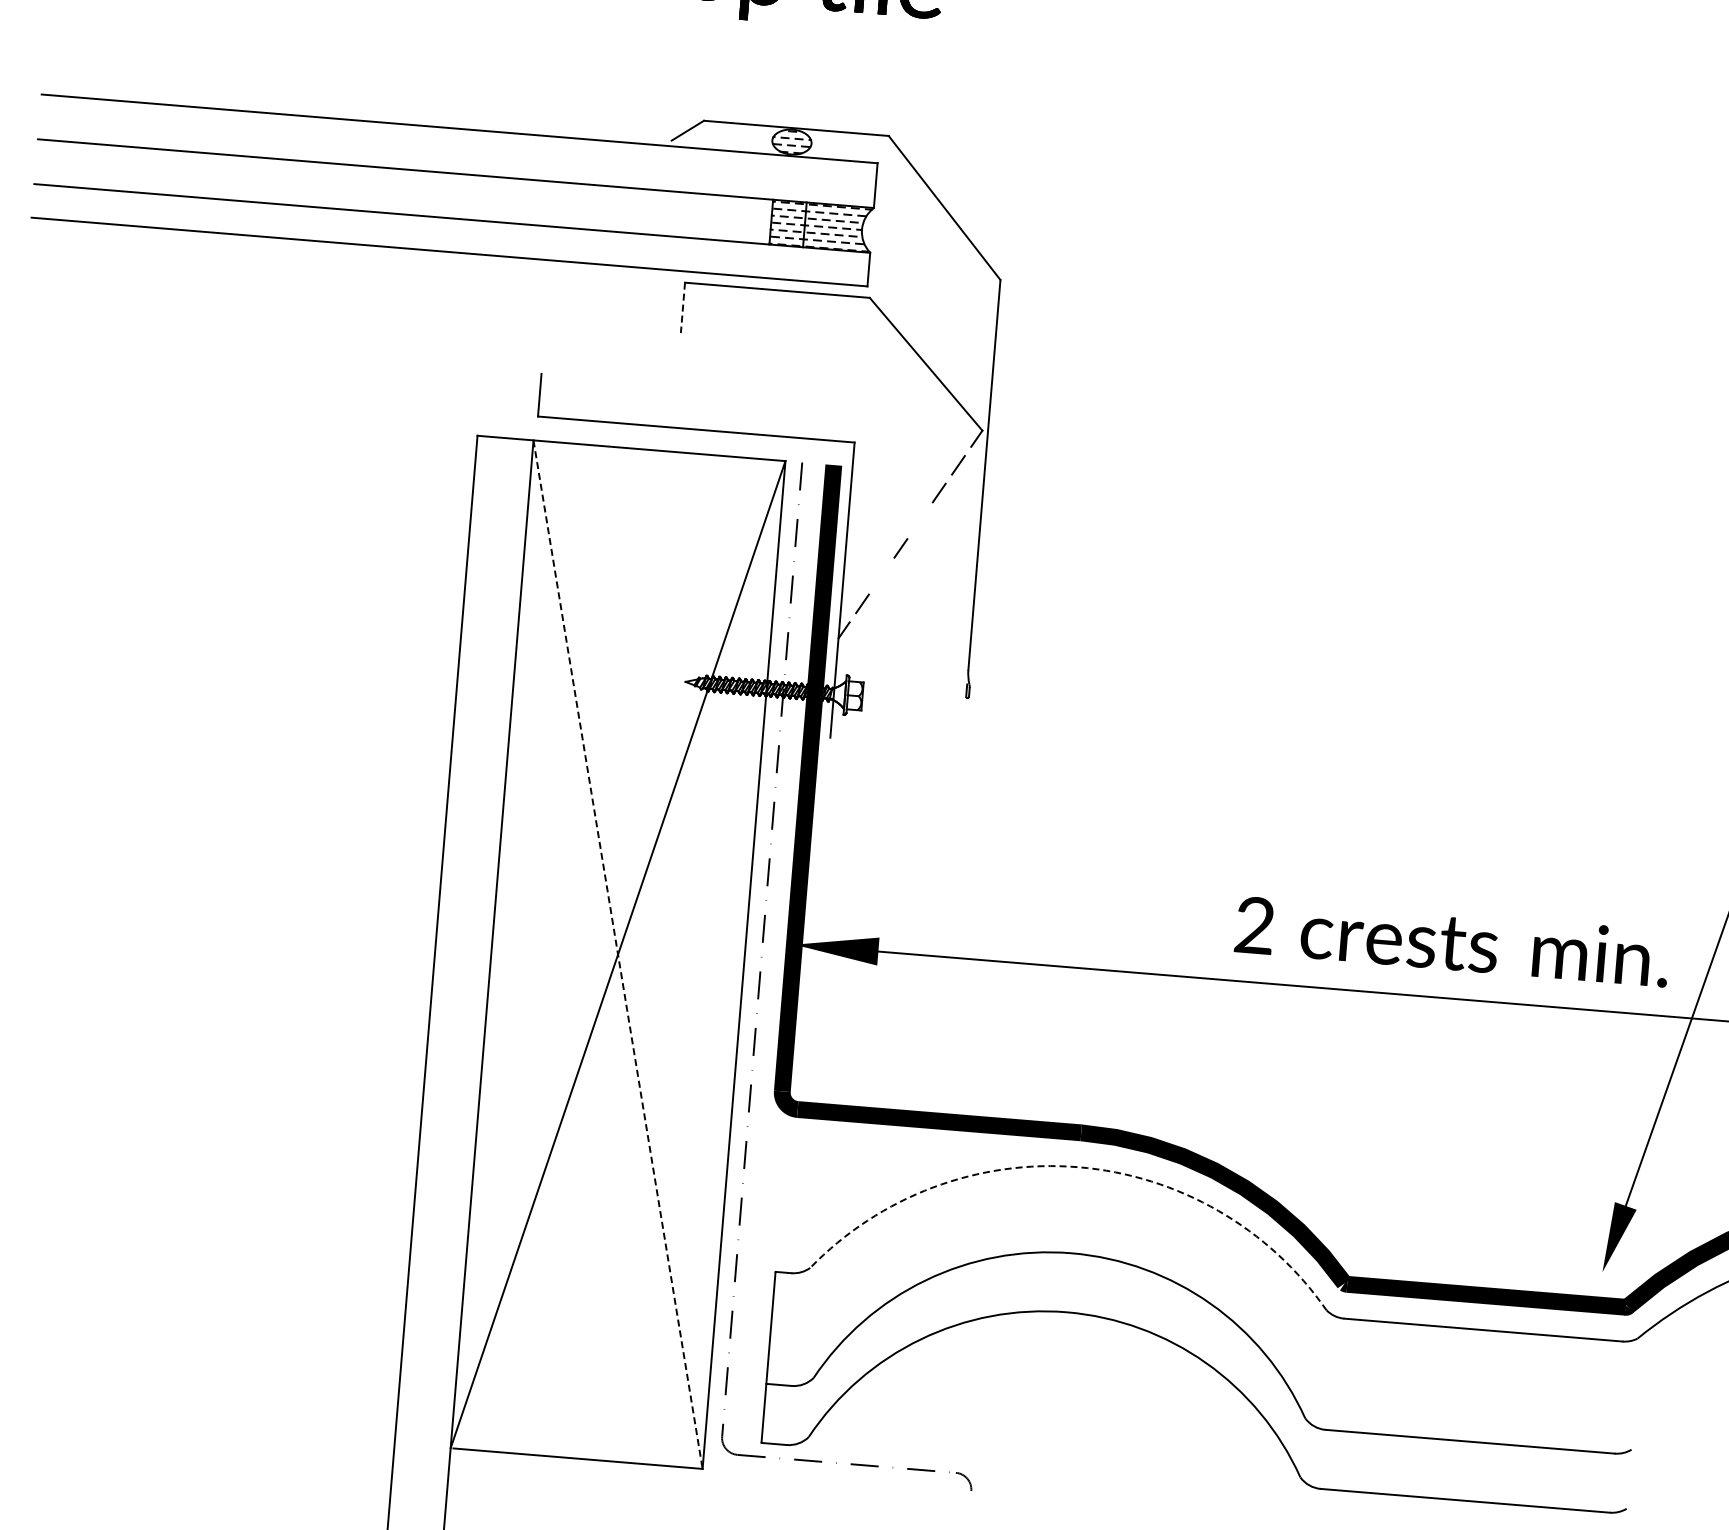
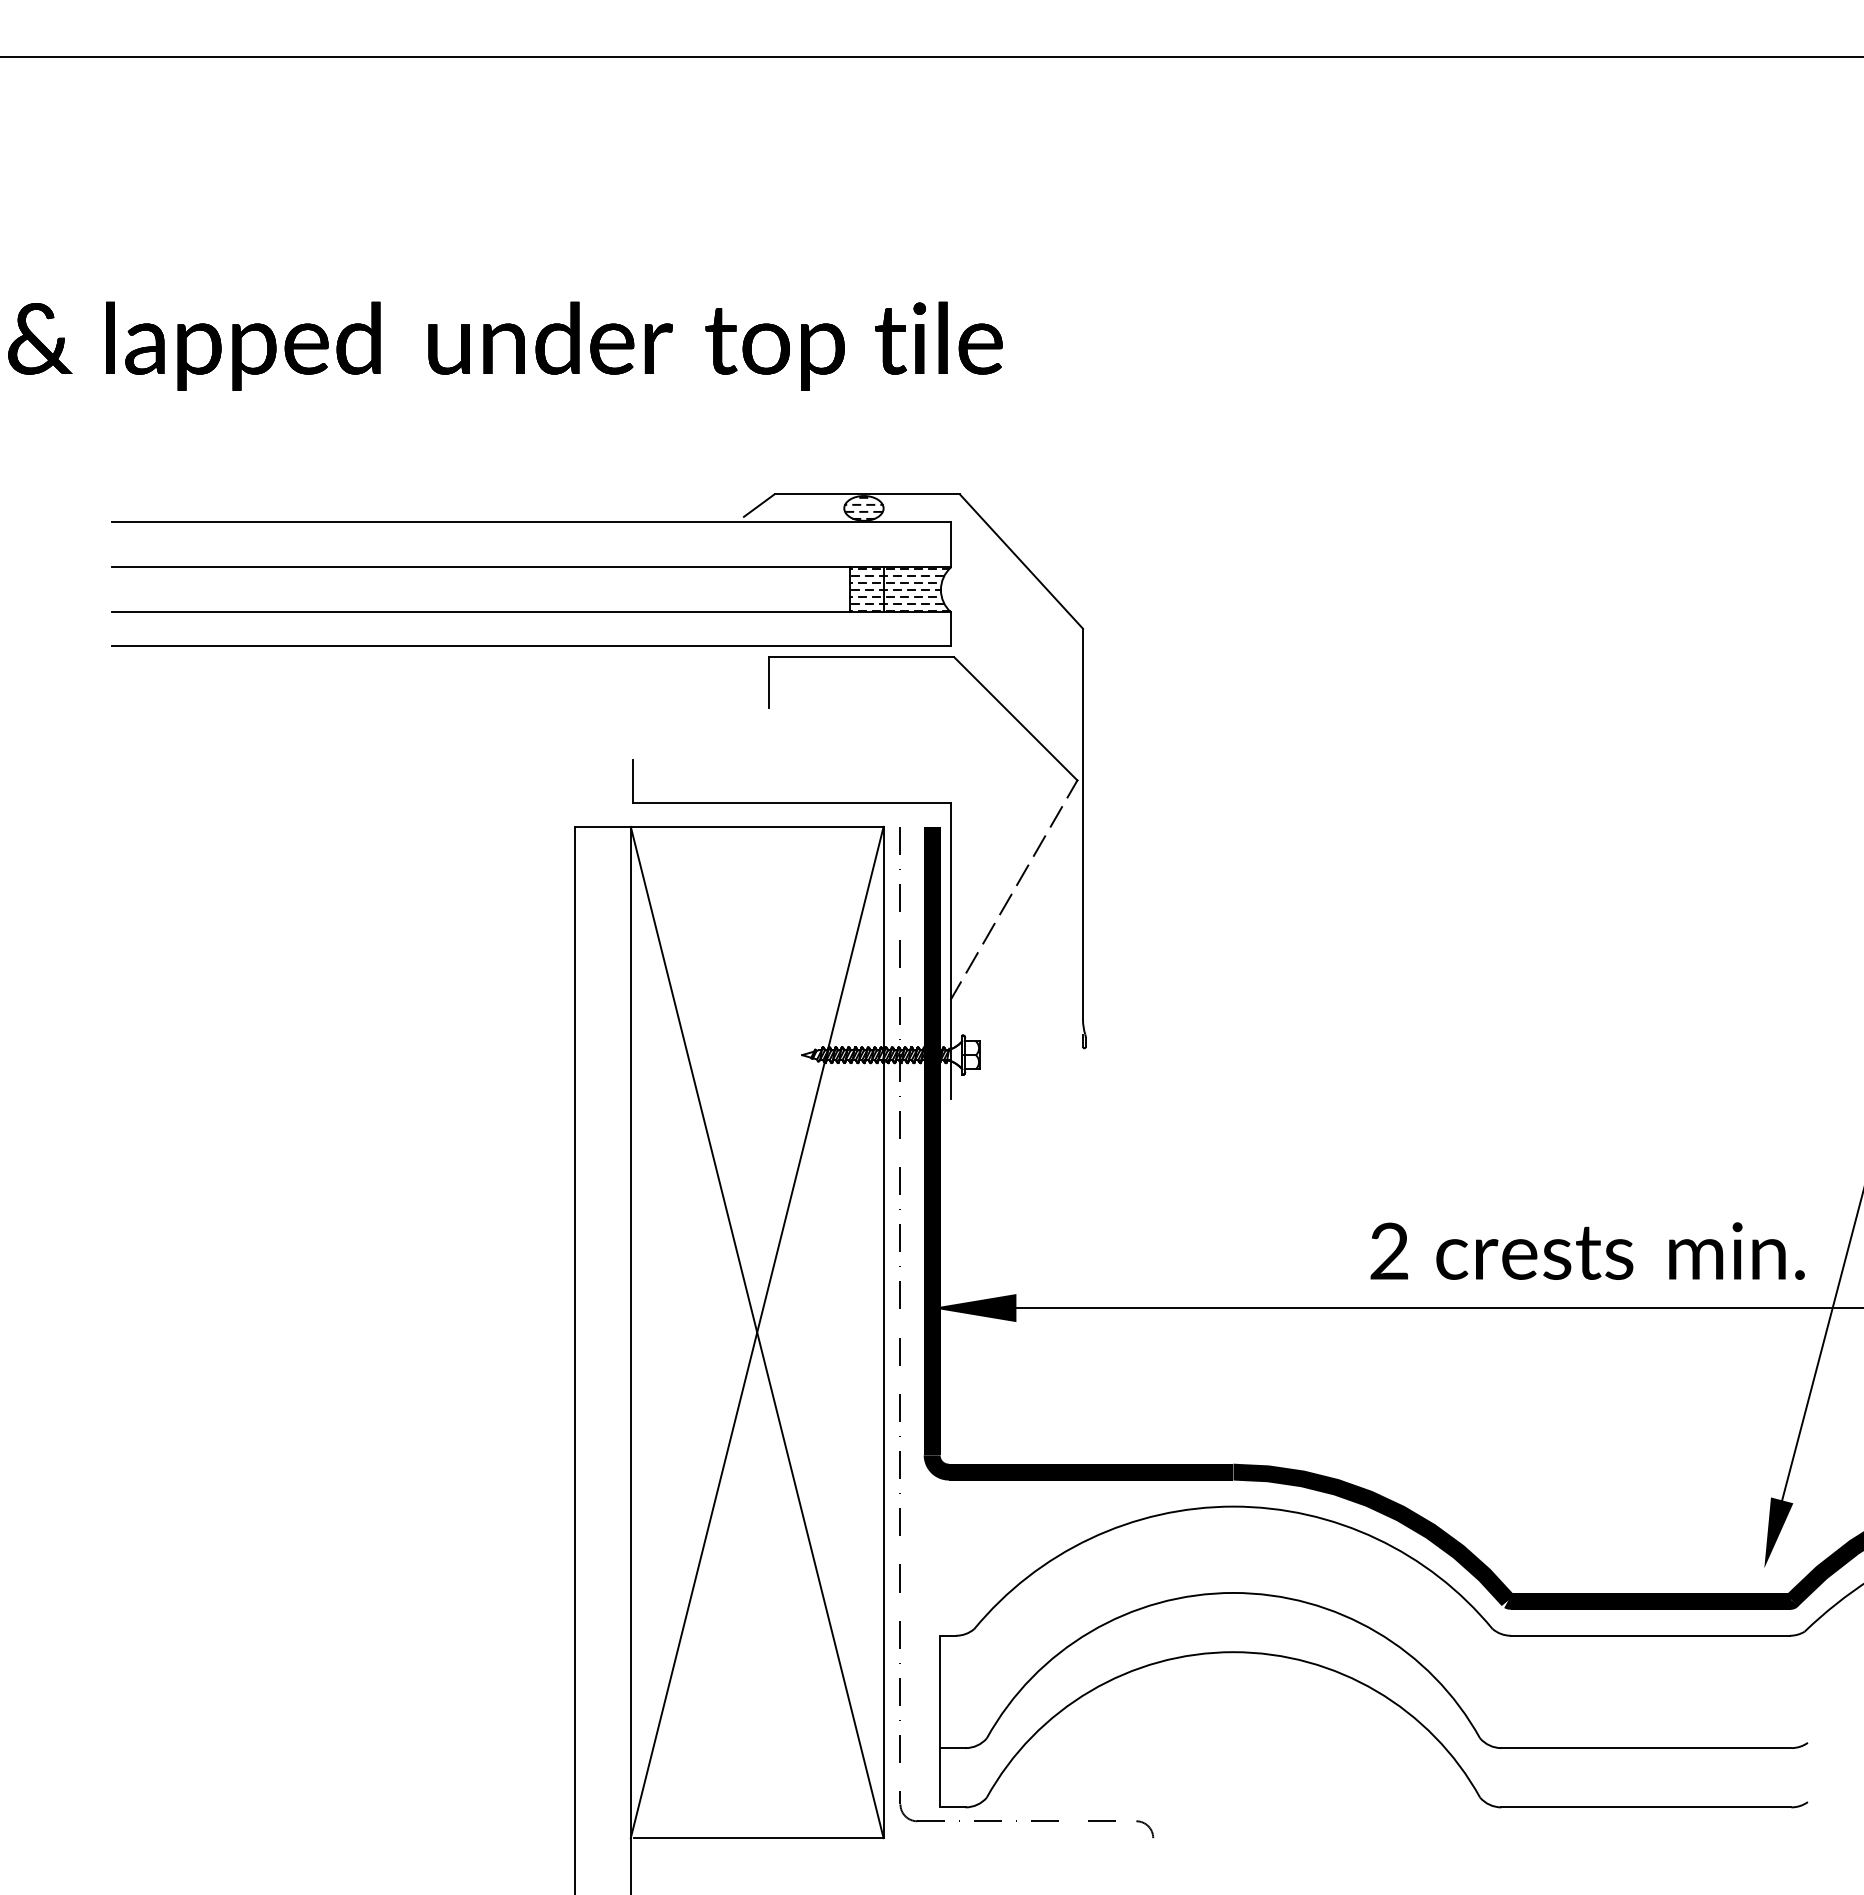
line: (682, 308) -> (768, 683), dashed -> solid
line: (919, 520) -> (1022, 875), added
line: (881, 575) -> (988, 933), added
line: (618, 954) -> (757, 1332), dashed -> solid
arc: (1078, 1167) -> (1233, 1506), dashed -> solid

